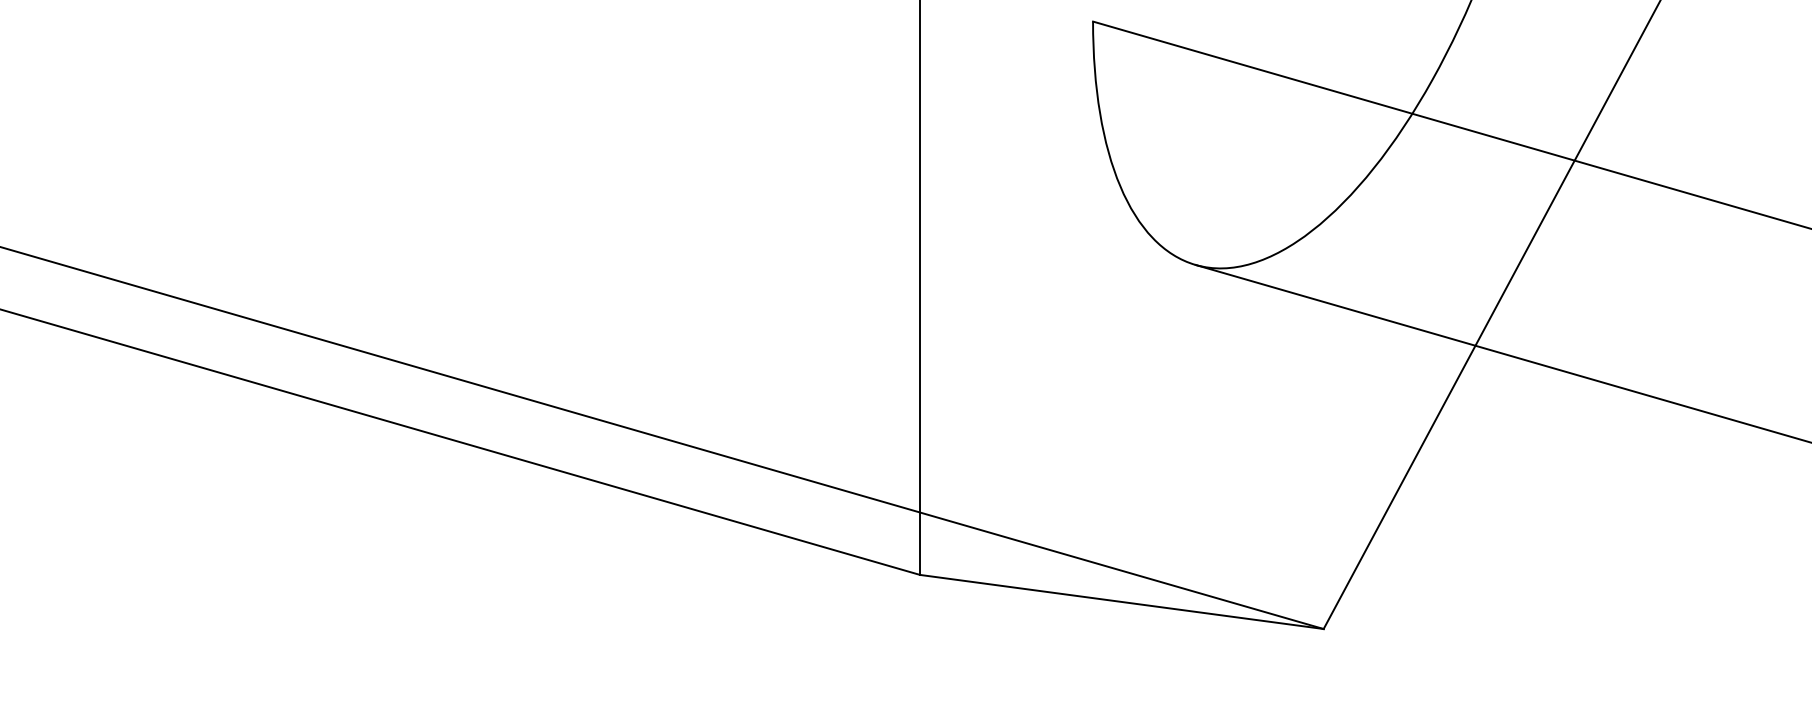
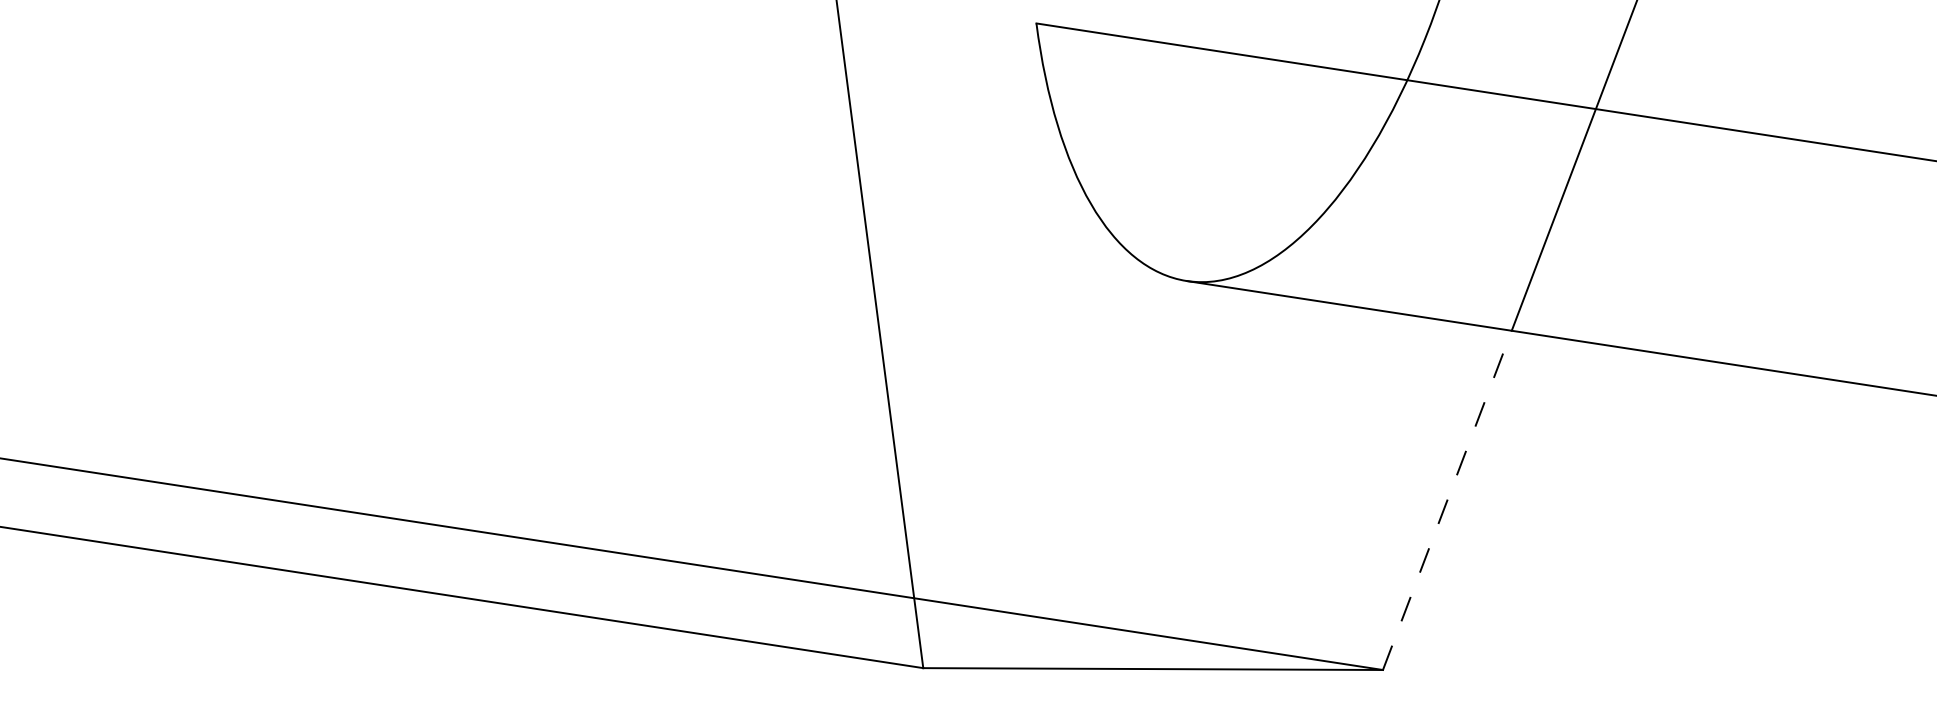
line: (1399, 487) -> (1447, 500), solid -> dashed

